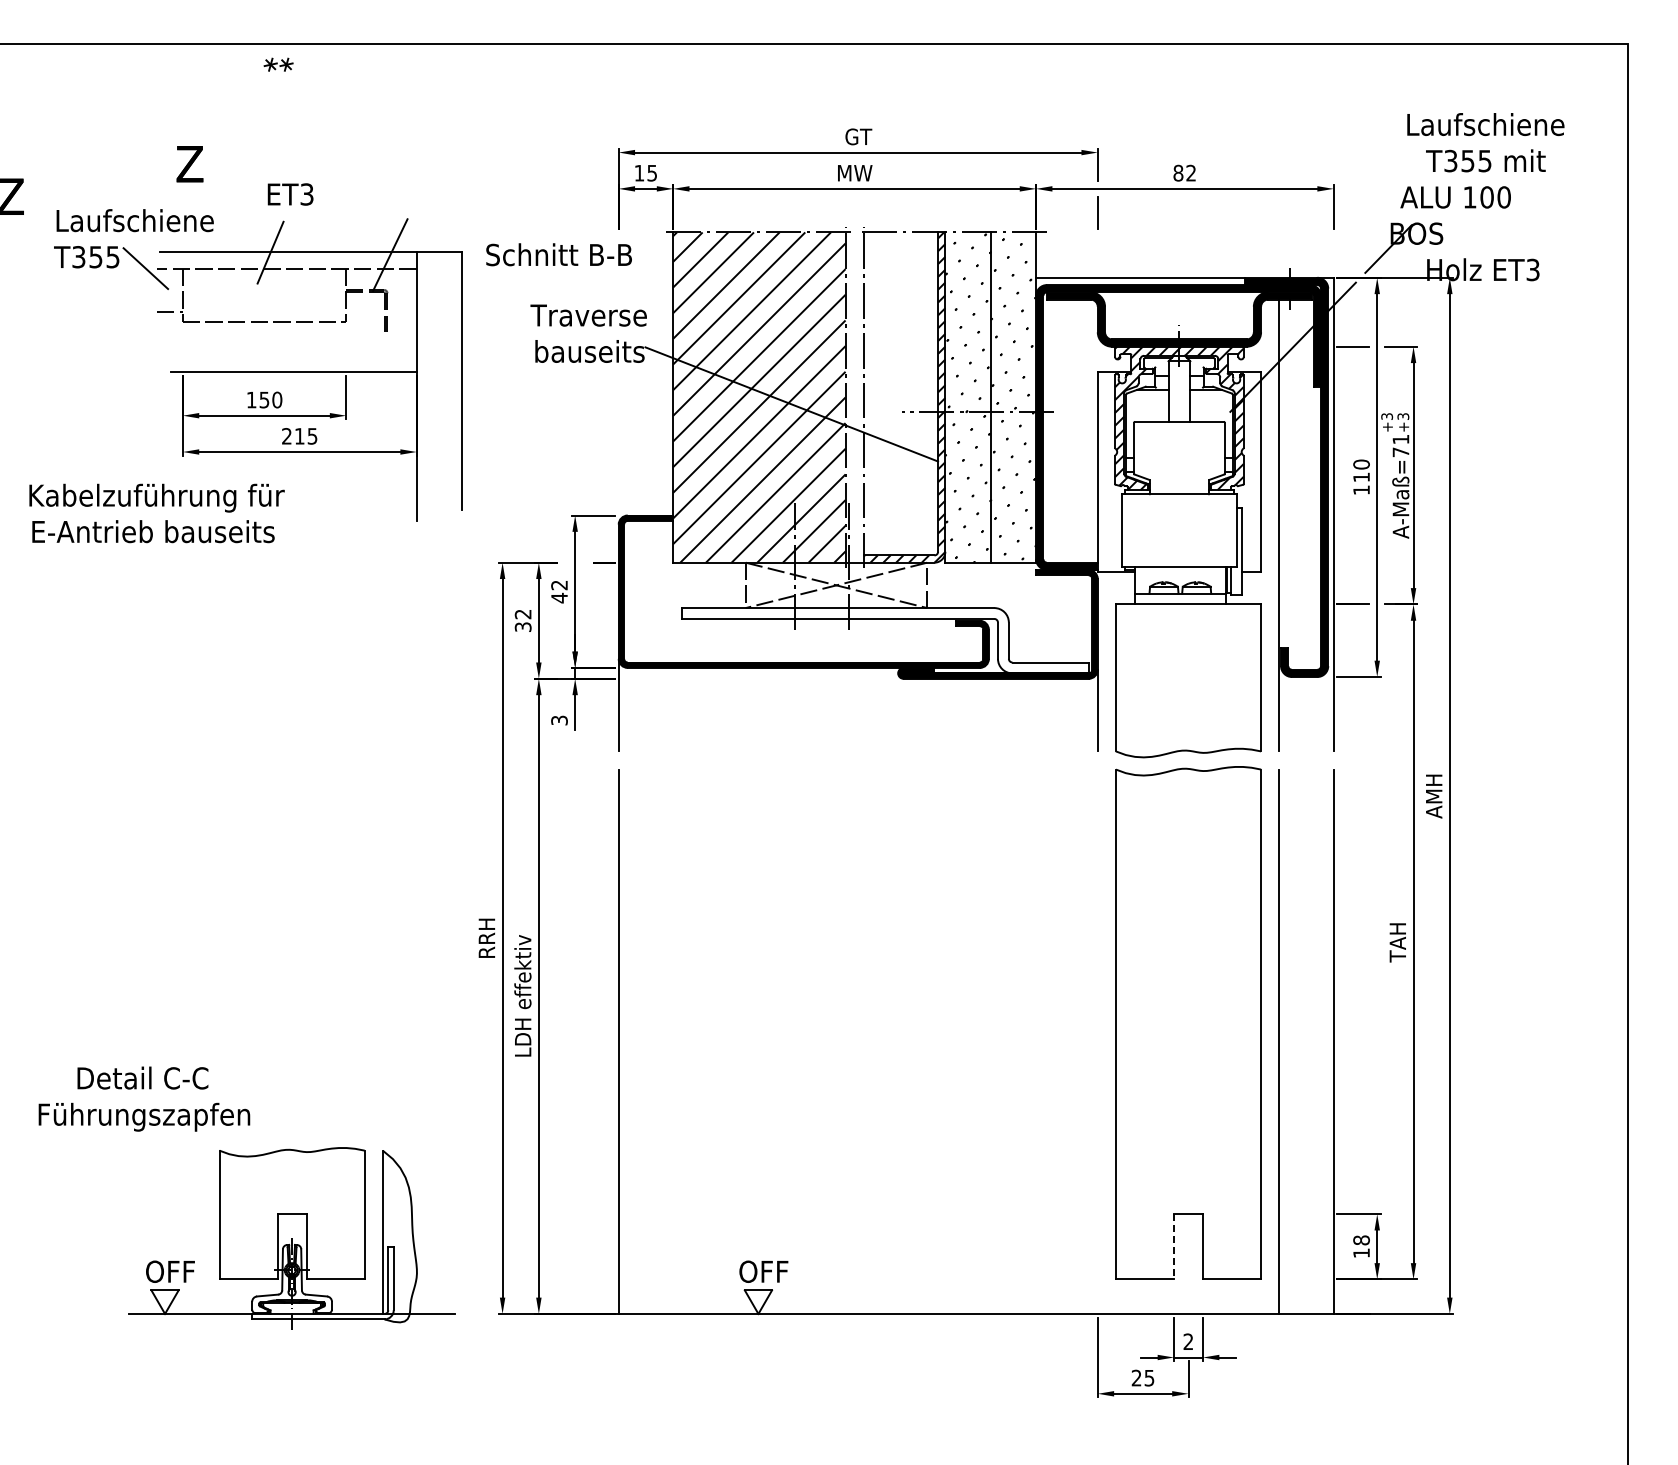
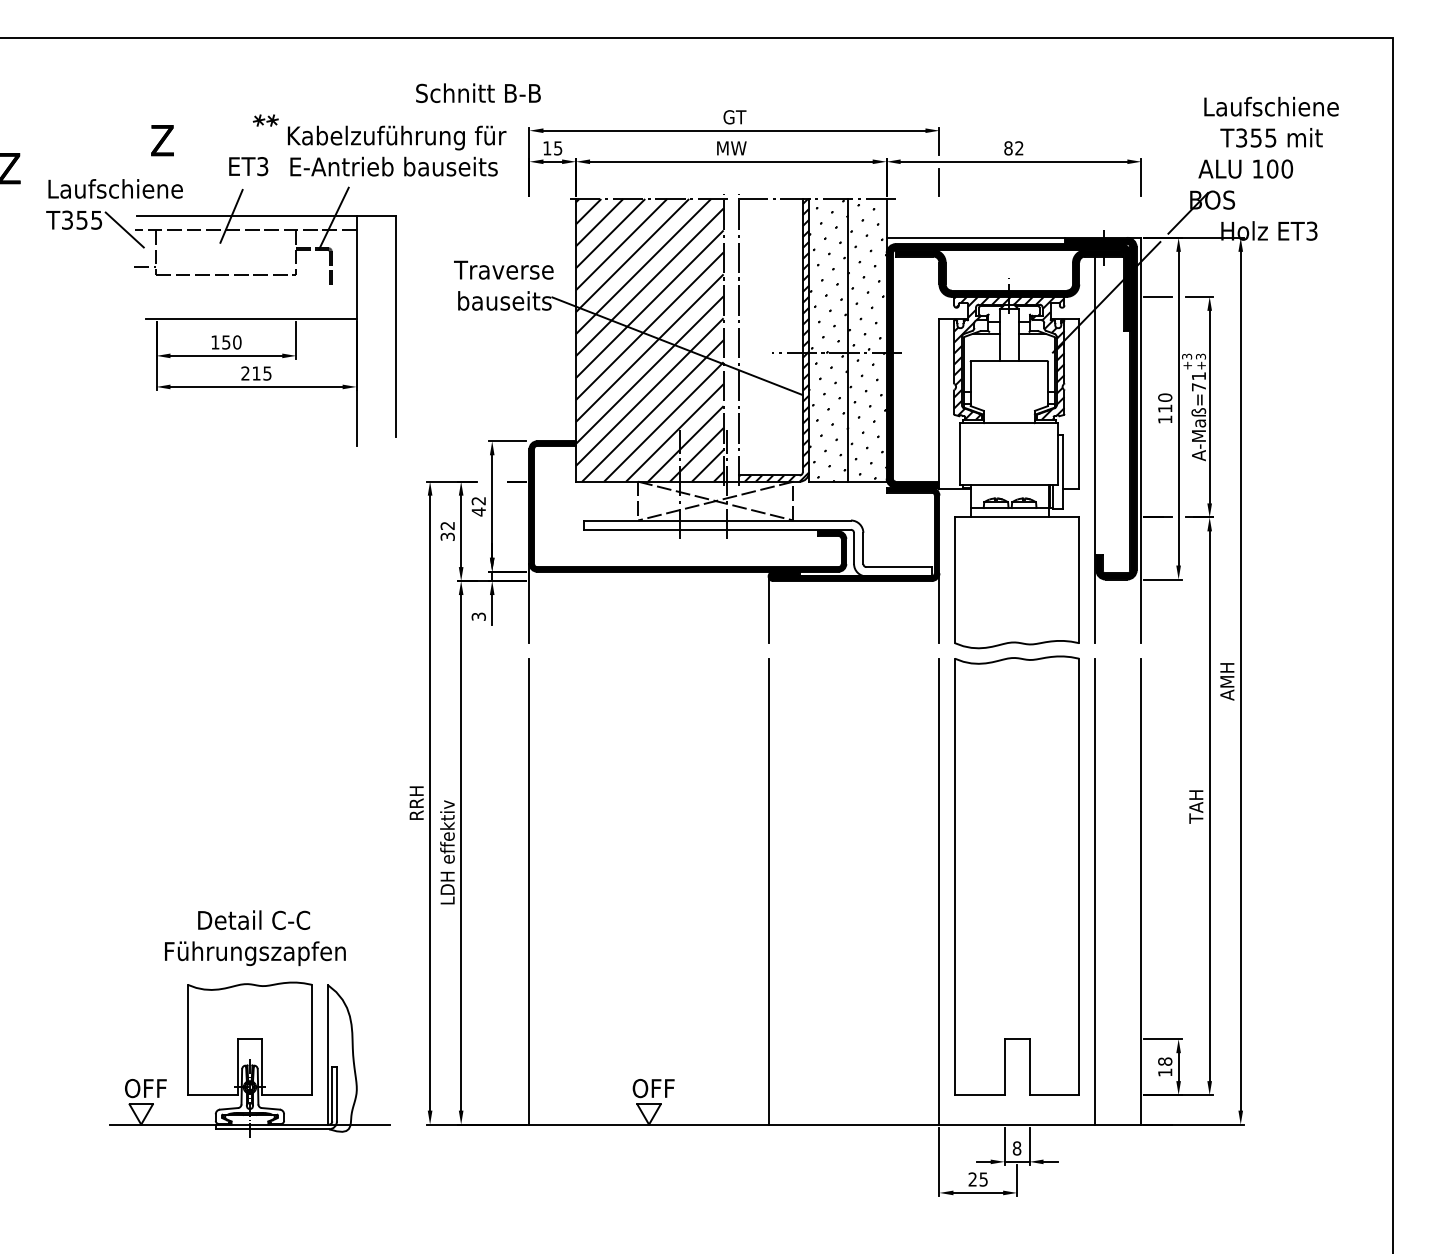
part: (278, 64) -> (265, 120), moved
text: (558, 254) -> (477, 92), moved
text: (156, 513) -> (396, 151), moved
line: (898, 712) -> (768, 609), added
line: (898, 1041) -> (768, 891), added
line: (1097, 1041) -> (939, 891), added
text: (144, 1098) -> (255, 937), moved
line: (1174, 1246) -> (1005, 1066), dashed -> solid
text: (1188, 1341) -> (1017, 1148), 2 -> 8

